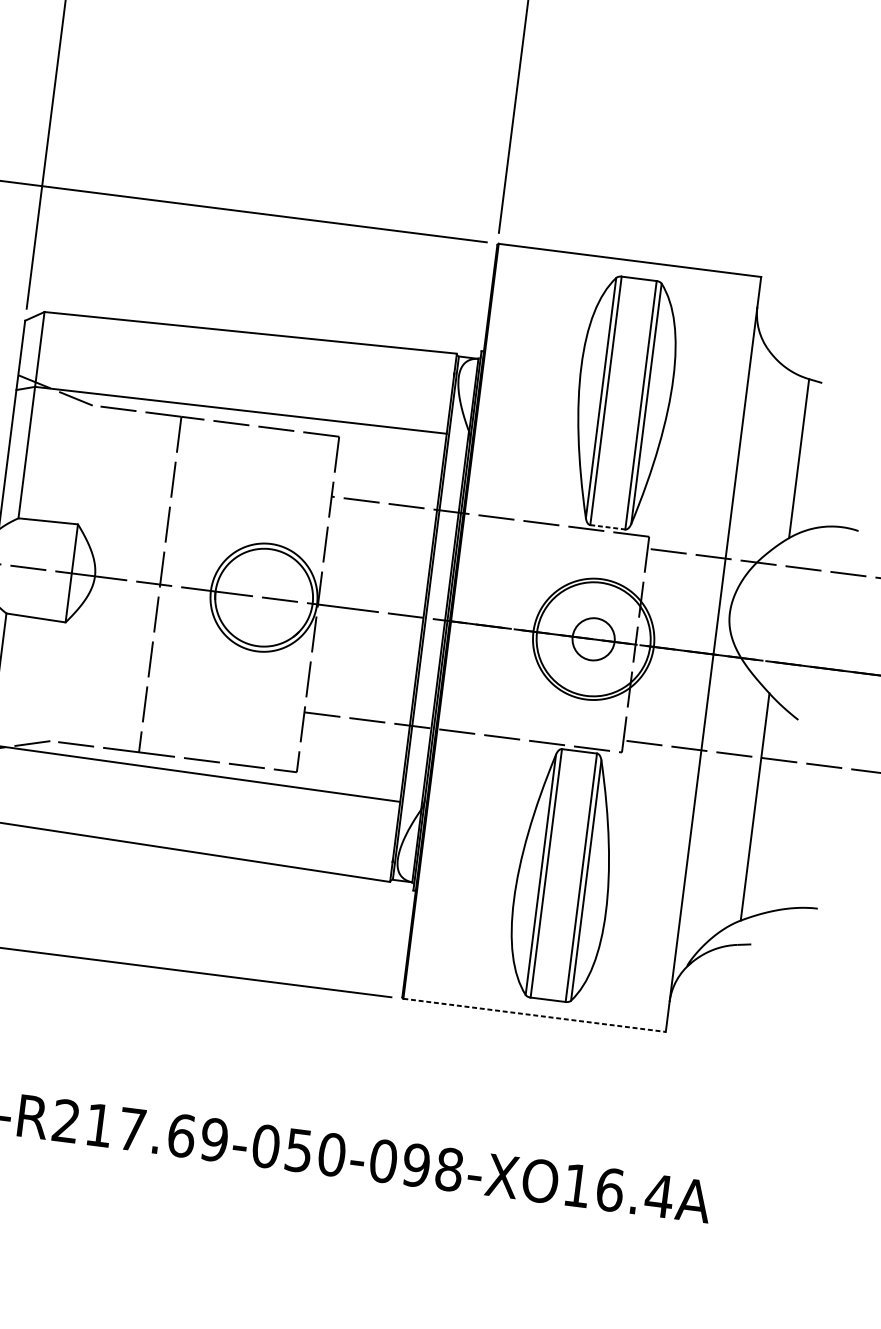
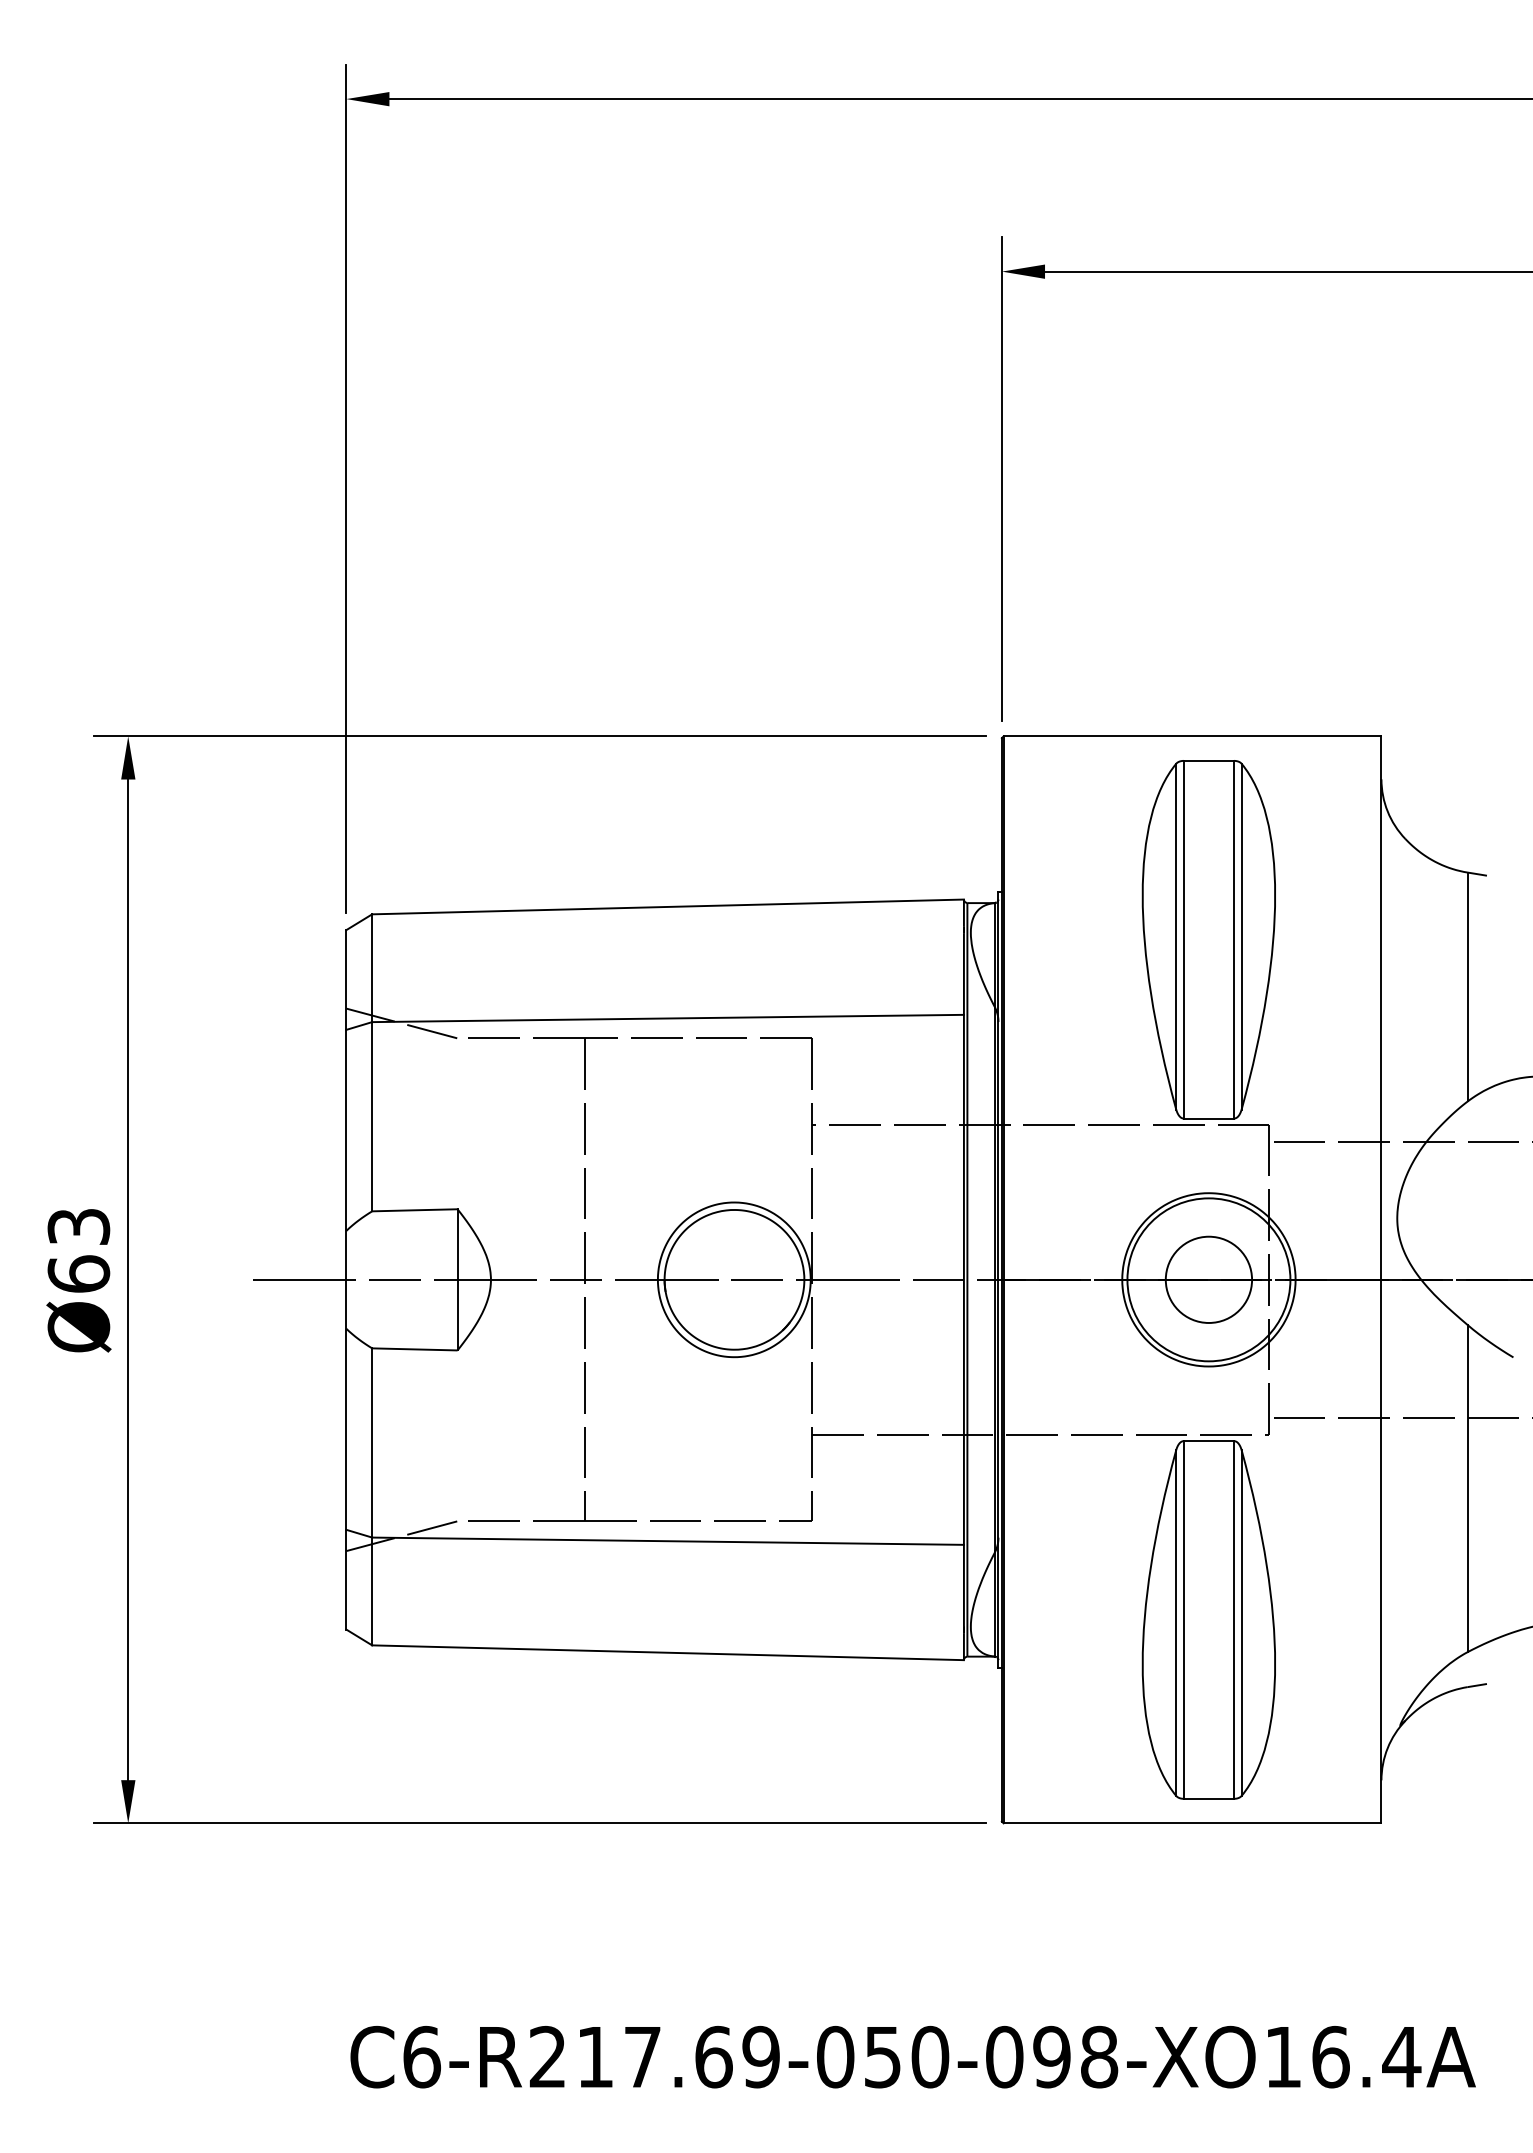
line: (608, 527) -> (1209, 1118), dashed -> solid
circle: (593, 639) -> (1208, 1279), size x1.43
line: (534, 1015) -> (1192, 1823), dashed -> solid

